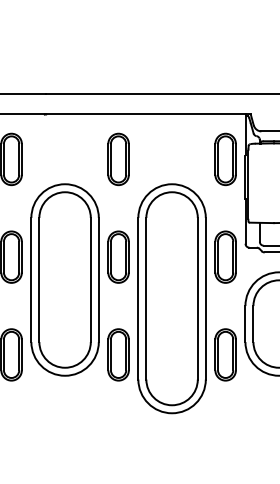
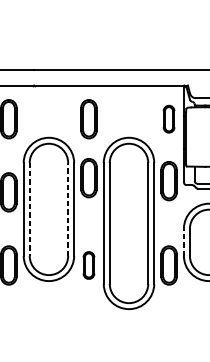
part: (225, 159) -> (168, 119), size x0.7
part: (118, 256) -> (88, 177), moved
part: (225, 256) -> (168, 180), moved
line: (90, 279) -> (67, 209), solid -> dashed
line: (39, 280) -> (29, 209), solid -> dashed
line: (245, 323) -> (183, 241), solid -> dashed
part: (118, 354) -> (88, 265), size x0.7

